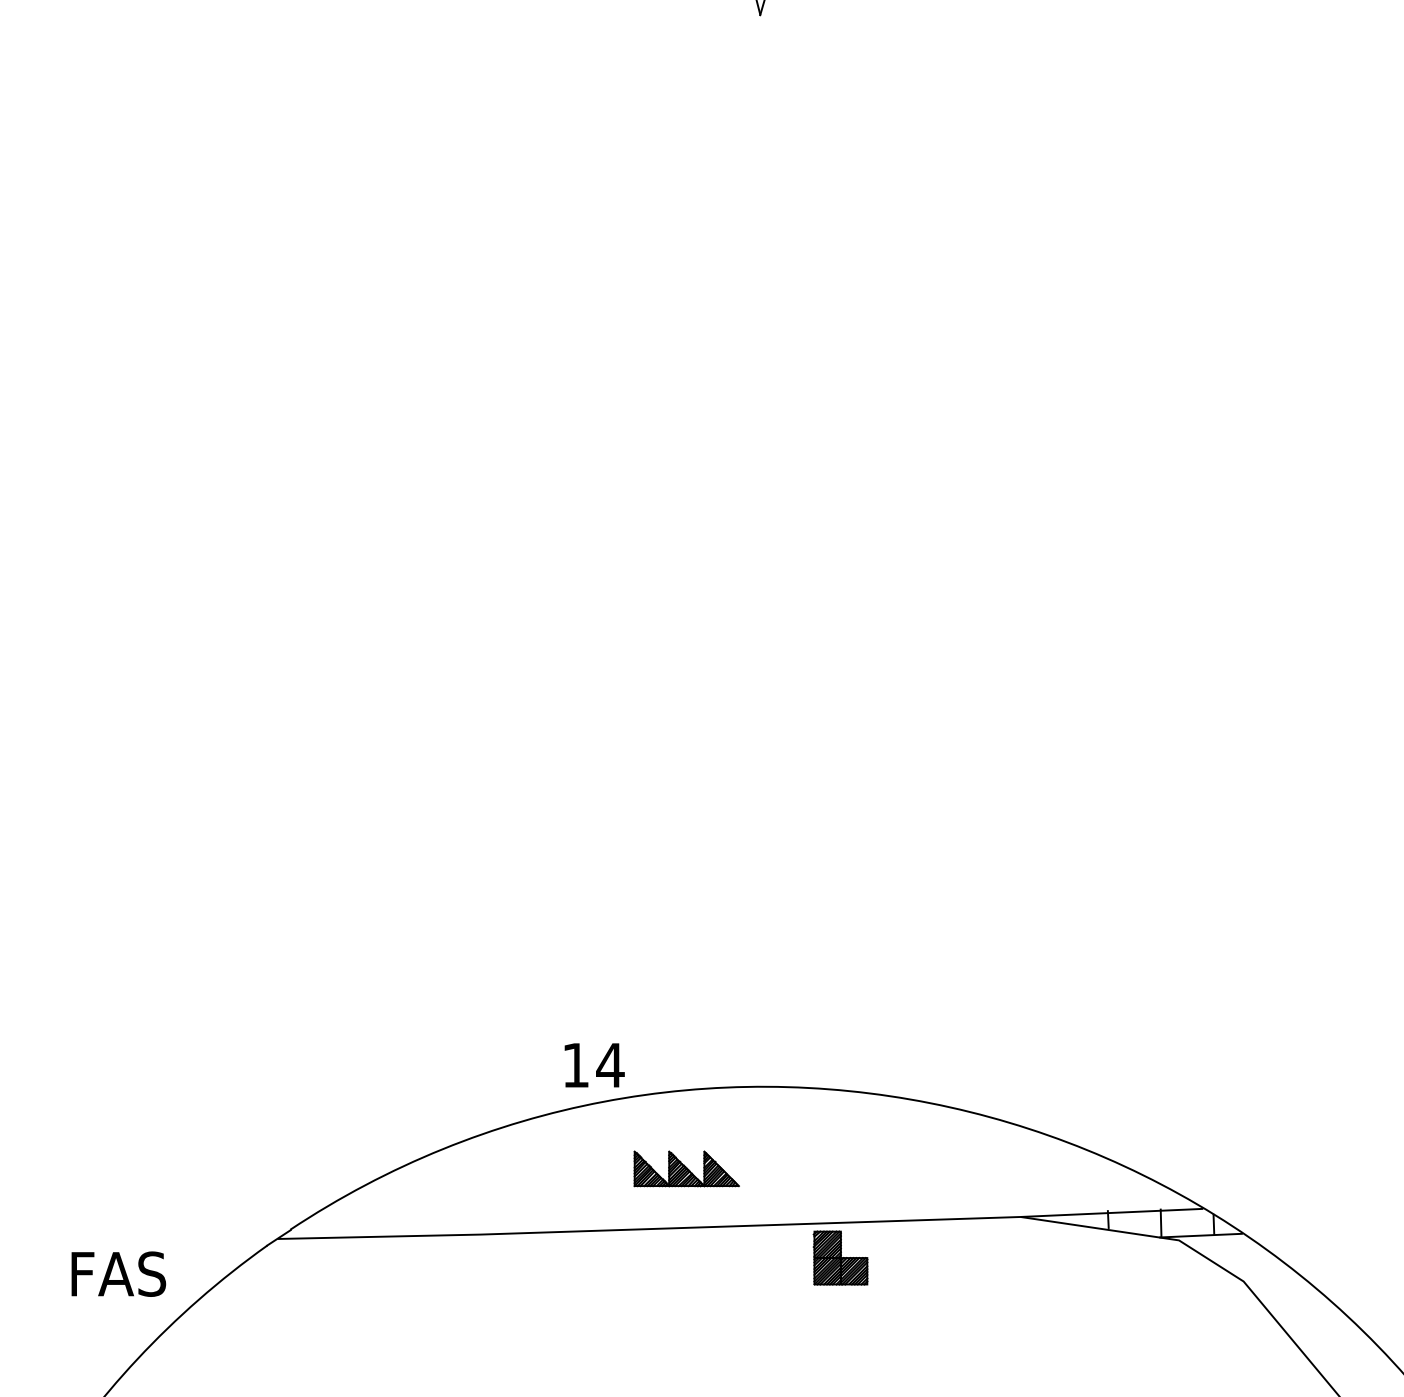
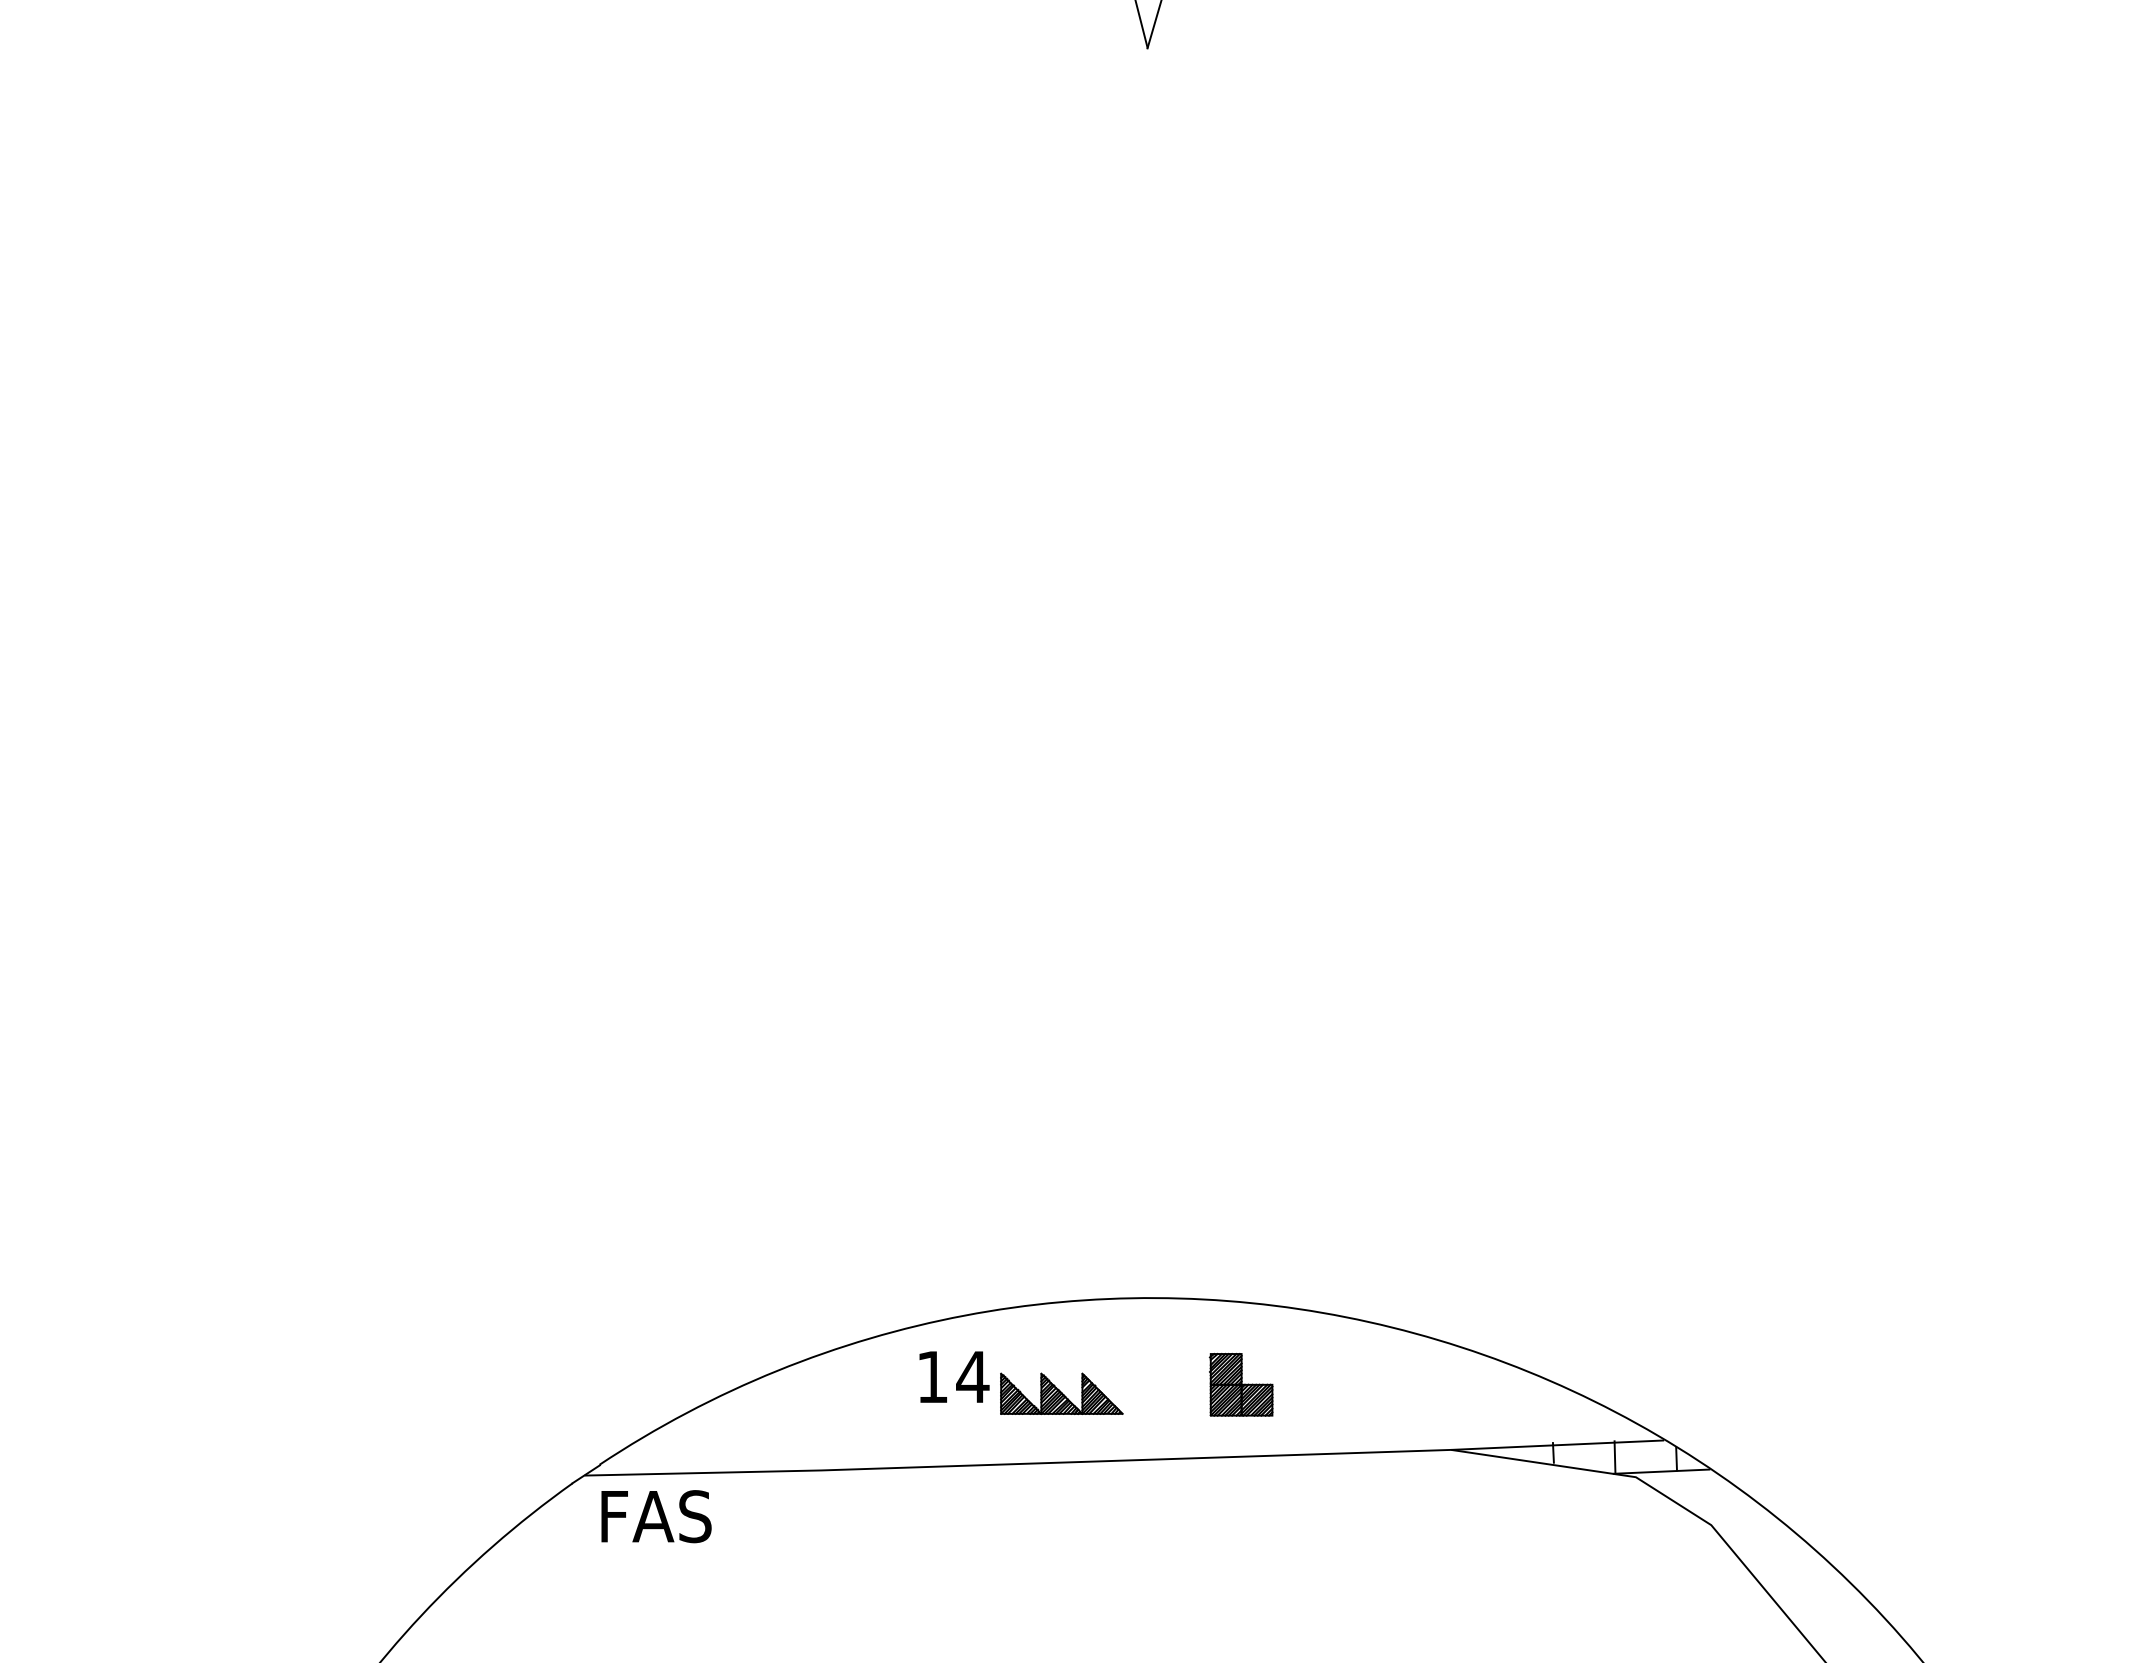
text: (594, 1064) -> (954, 1376), moved
part: (839, 1257) -> (1240, 1384), moved
text: (118, 1274) -> (656, 1516), moved

